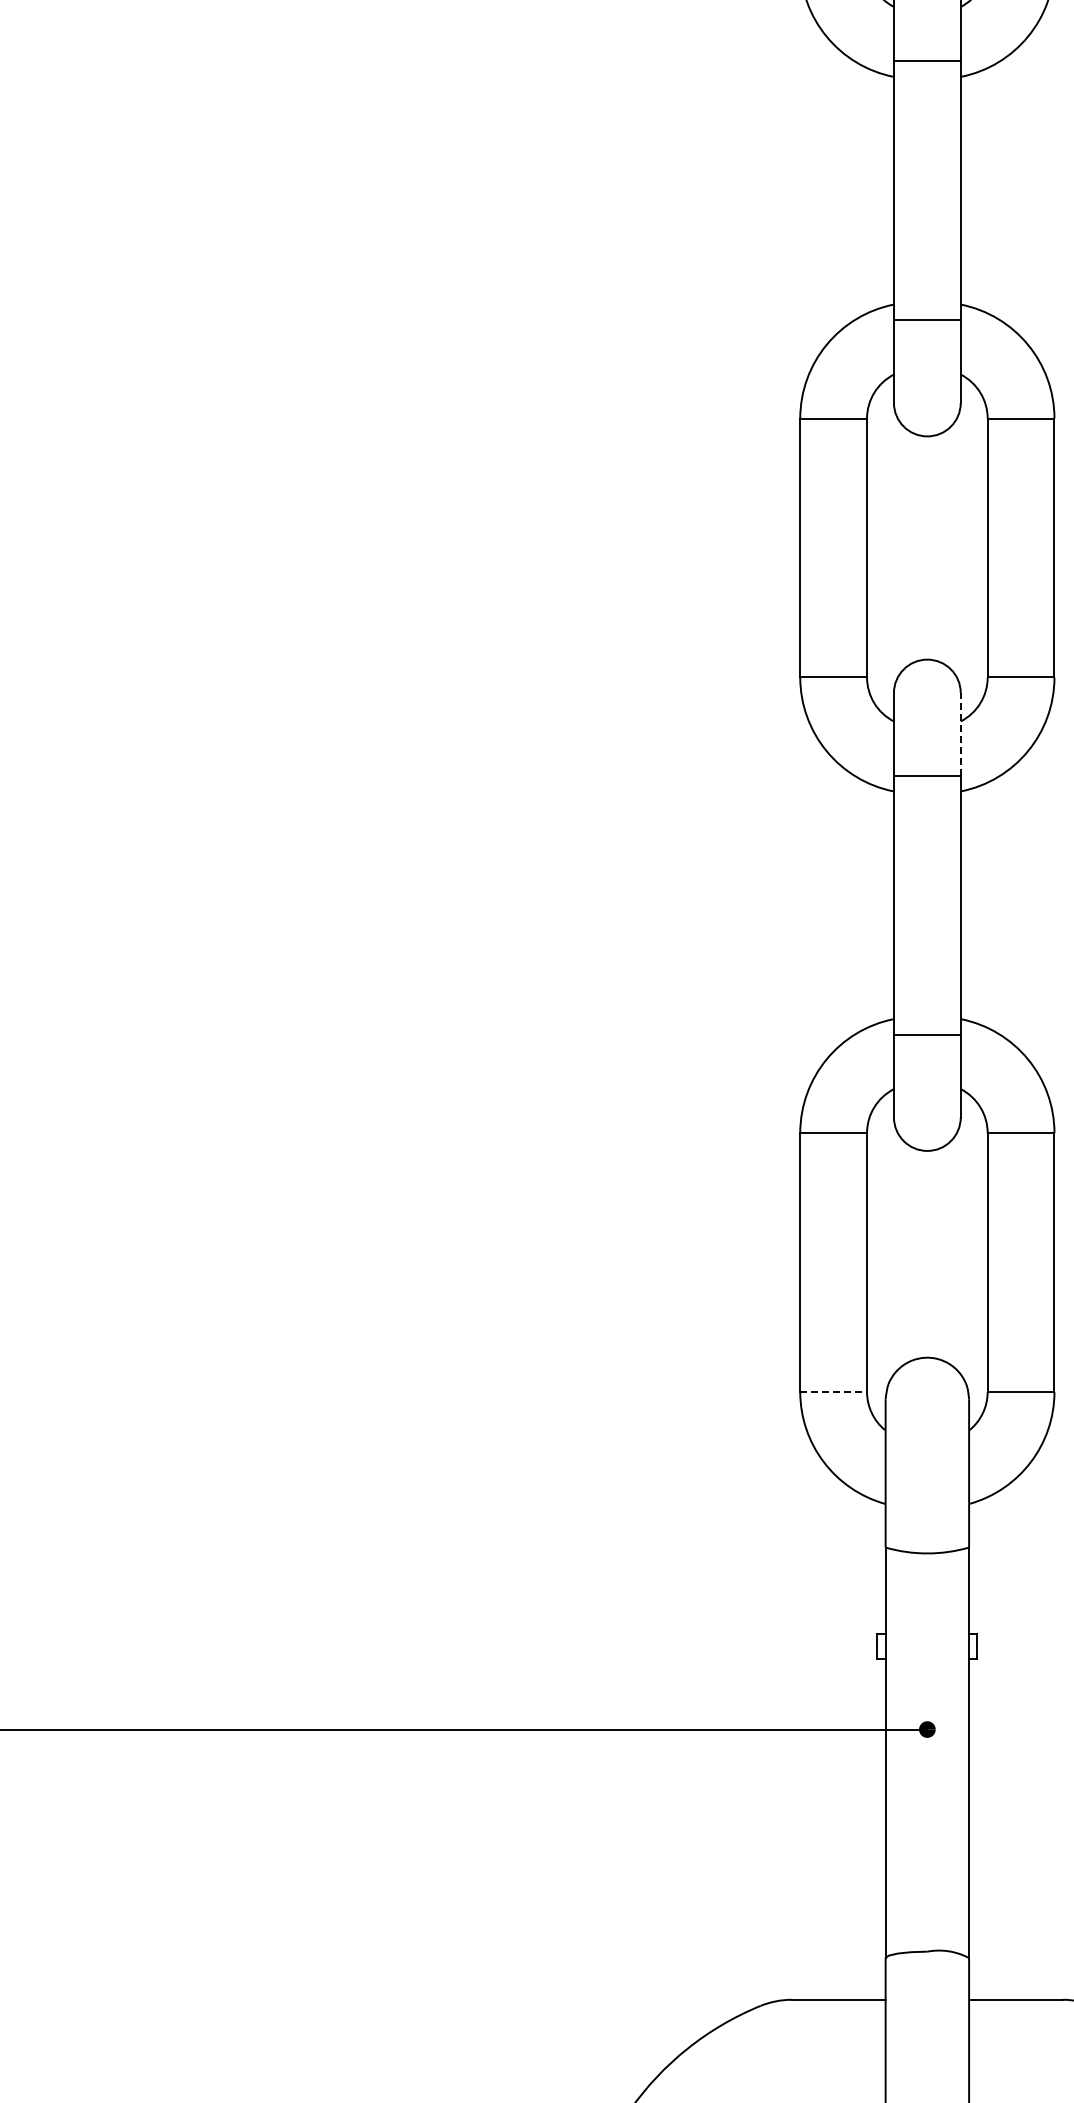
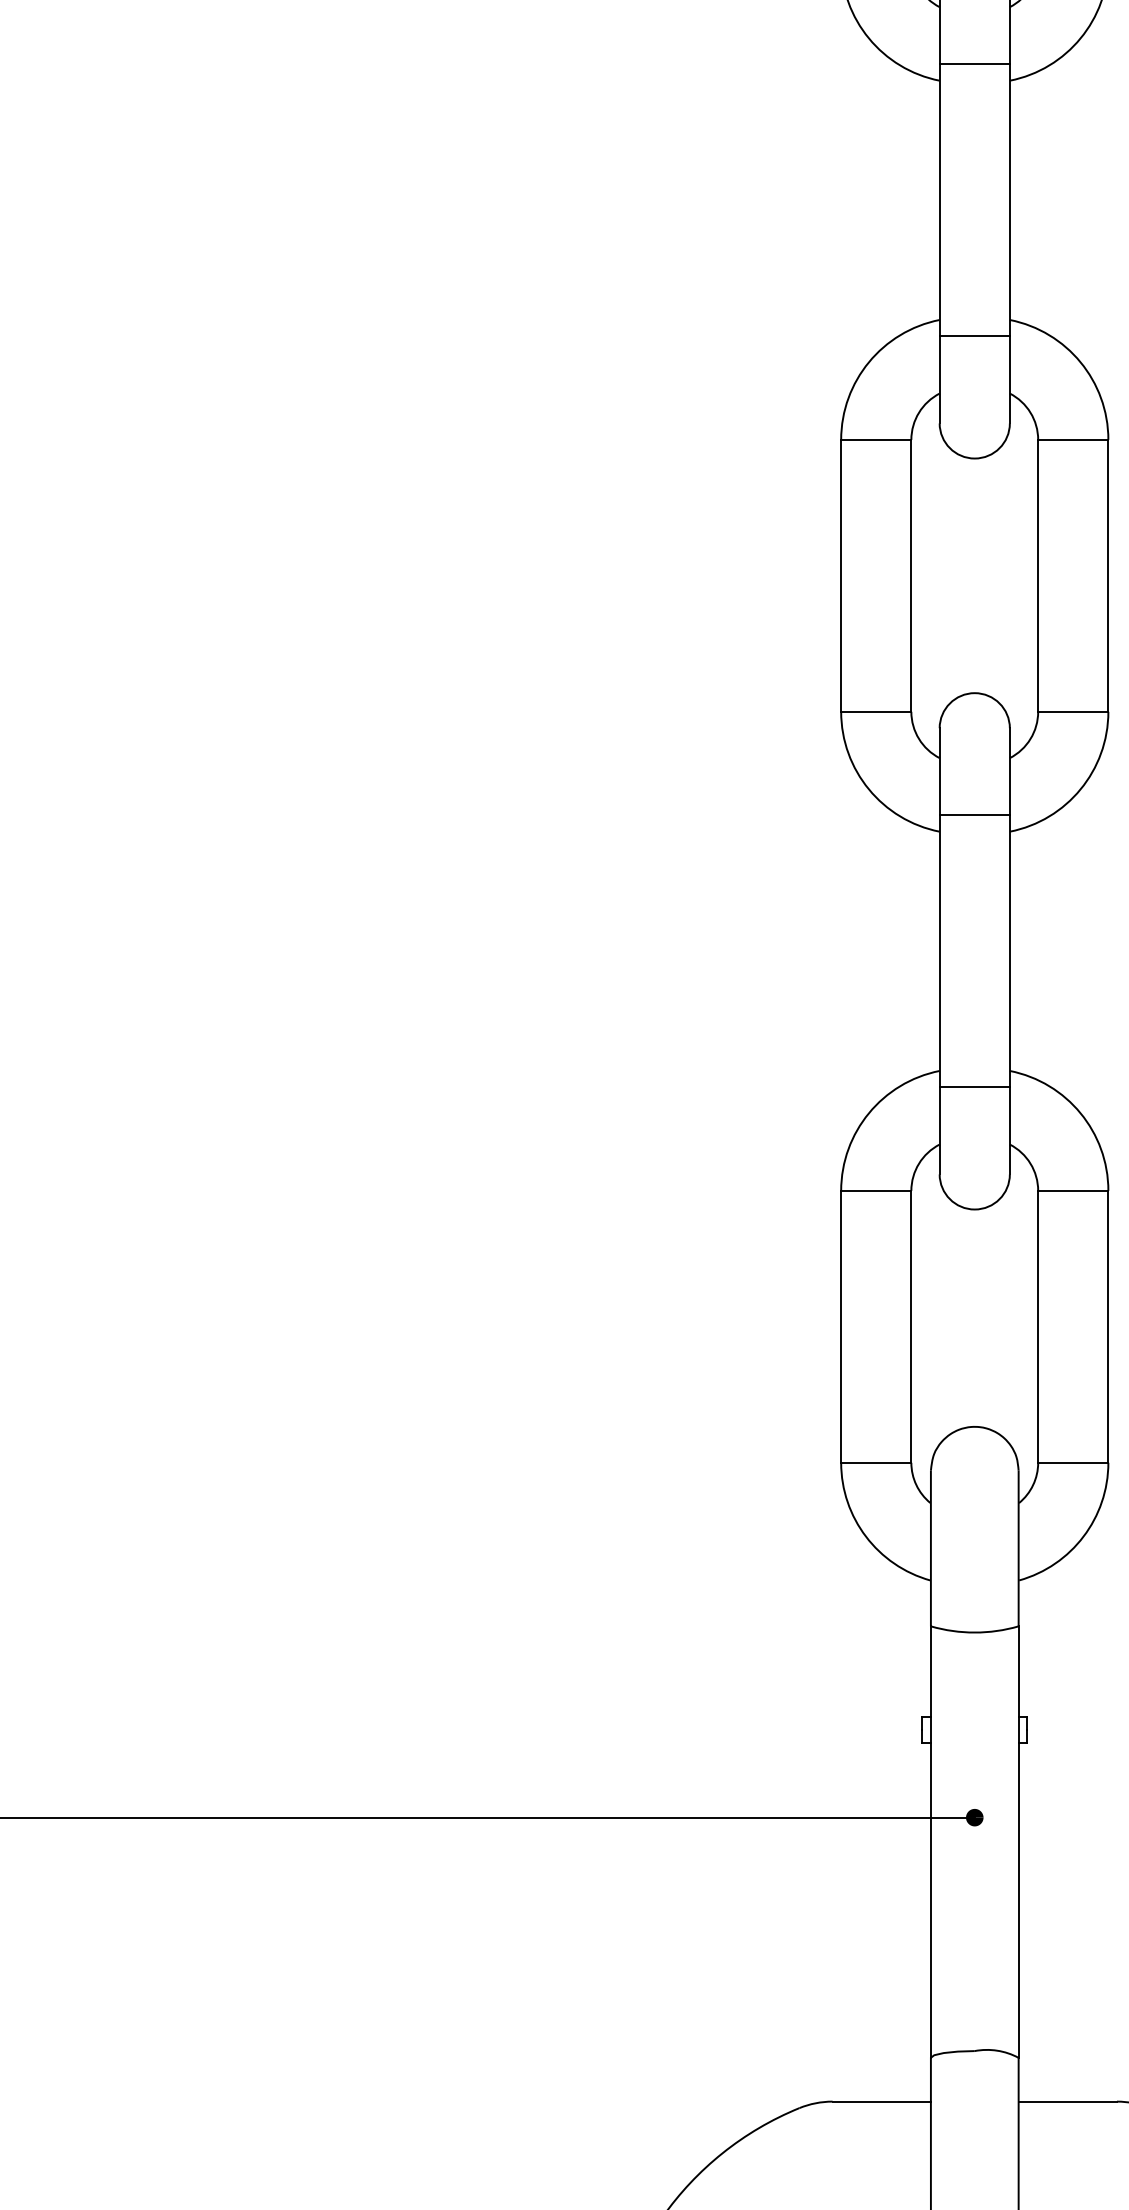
line: (960, 733) -> (1009, 770), dashed -> solid
line: (834, 1391) -> (877, 1462), dashed -> solid

